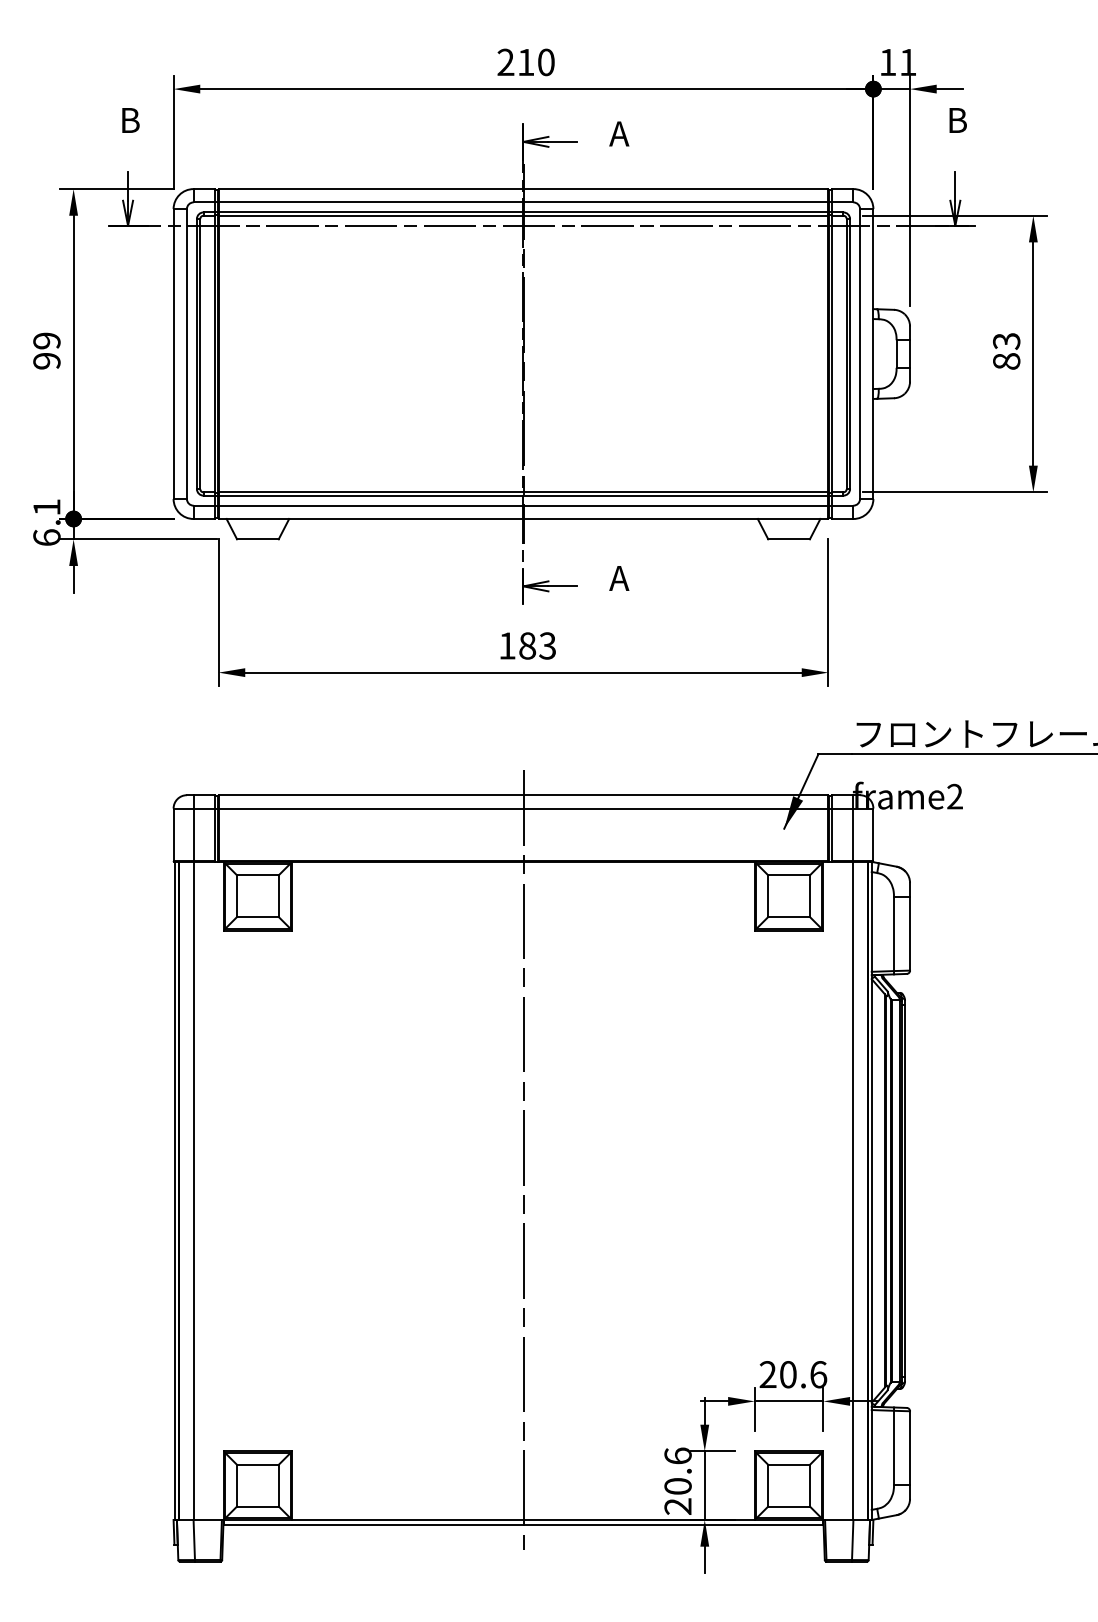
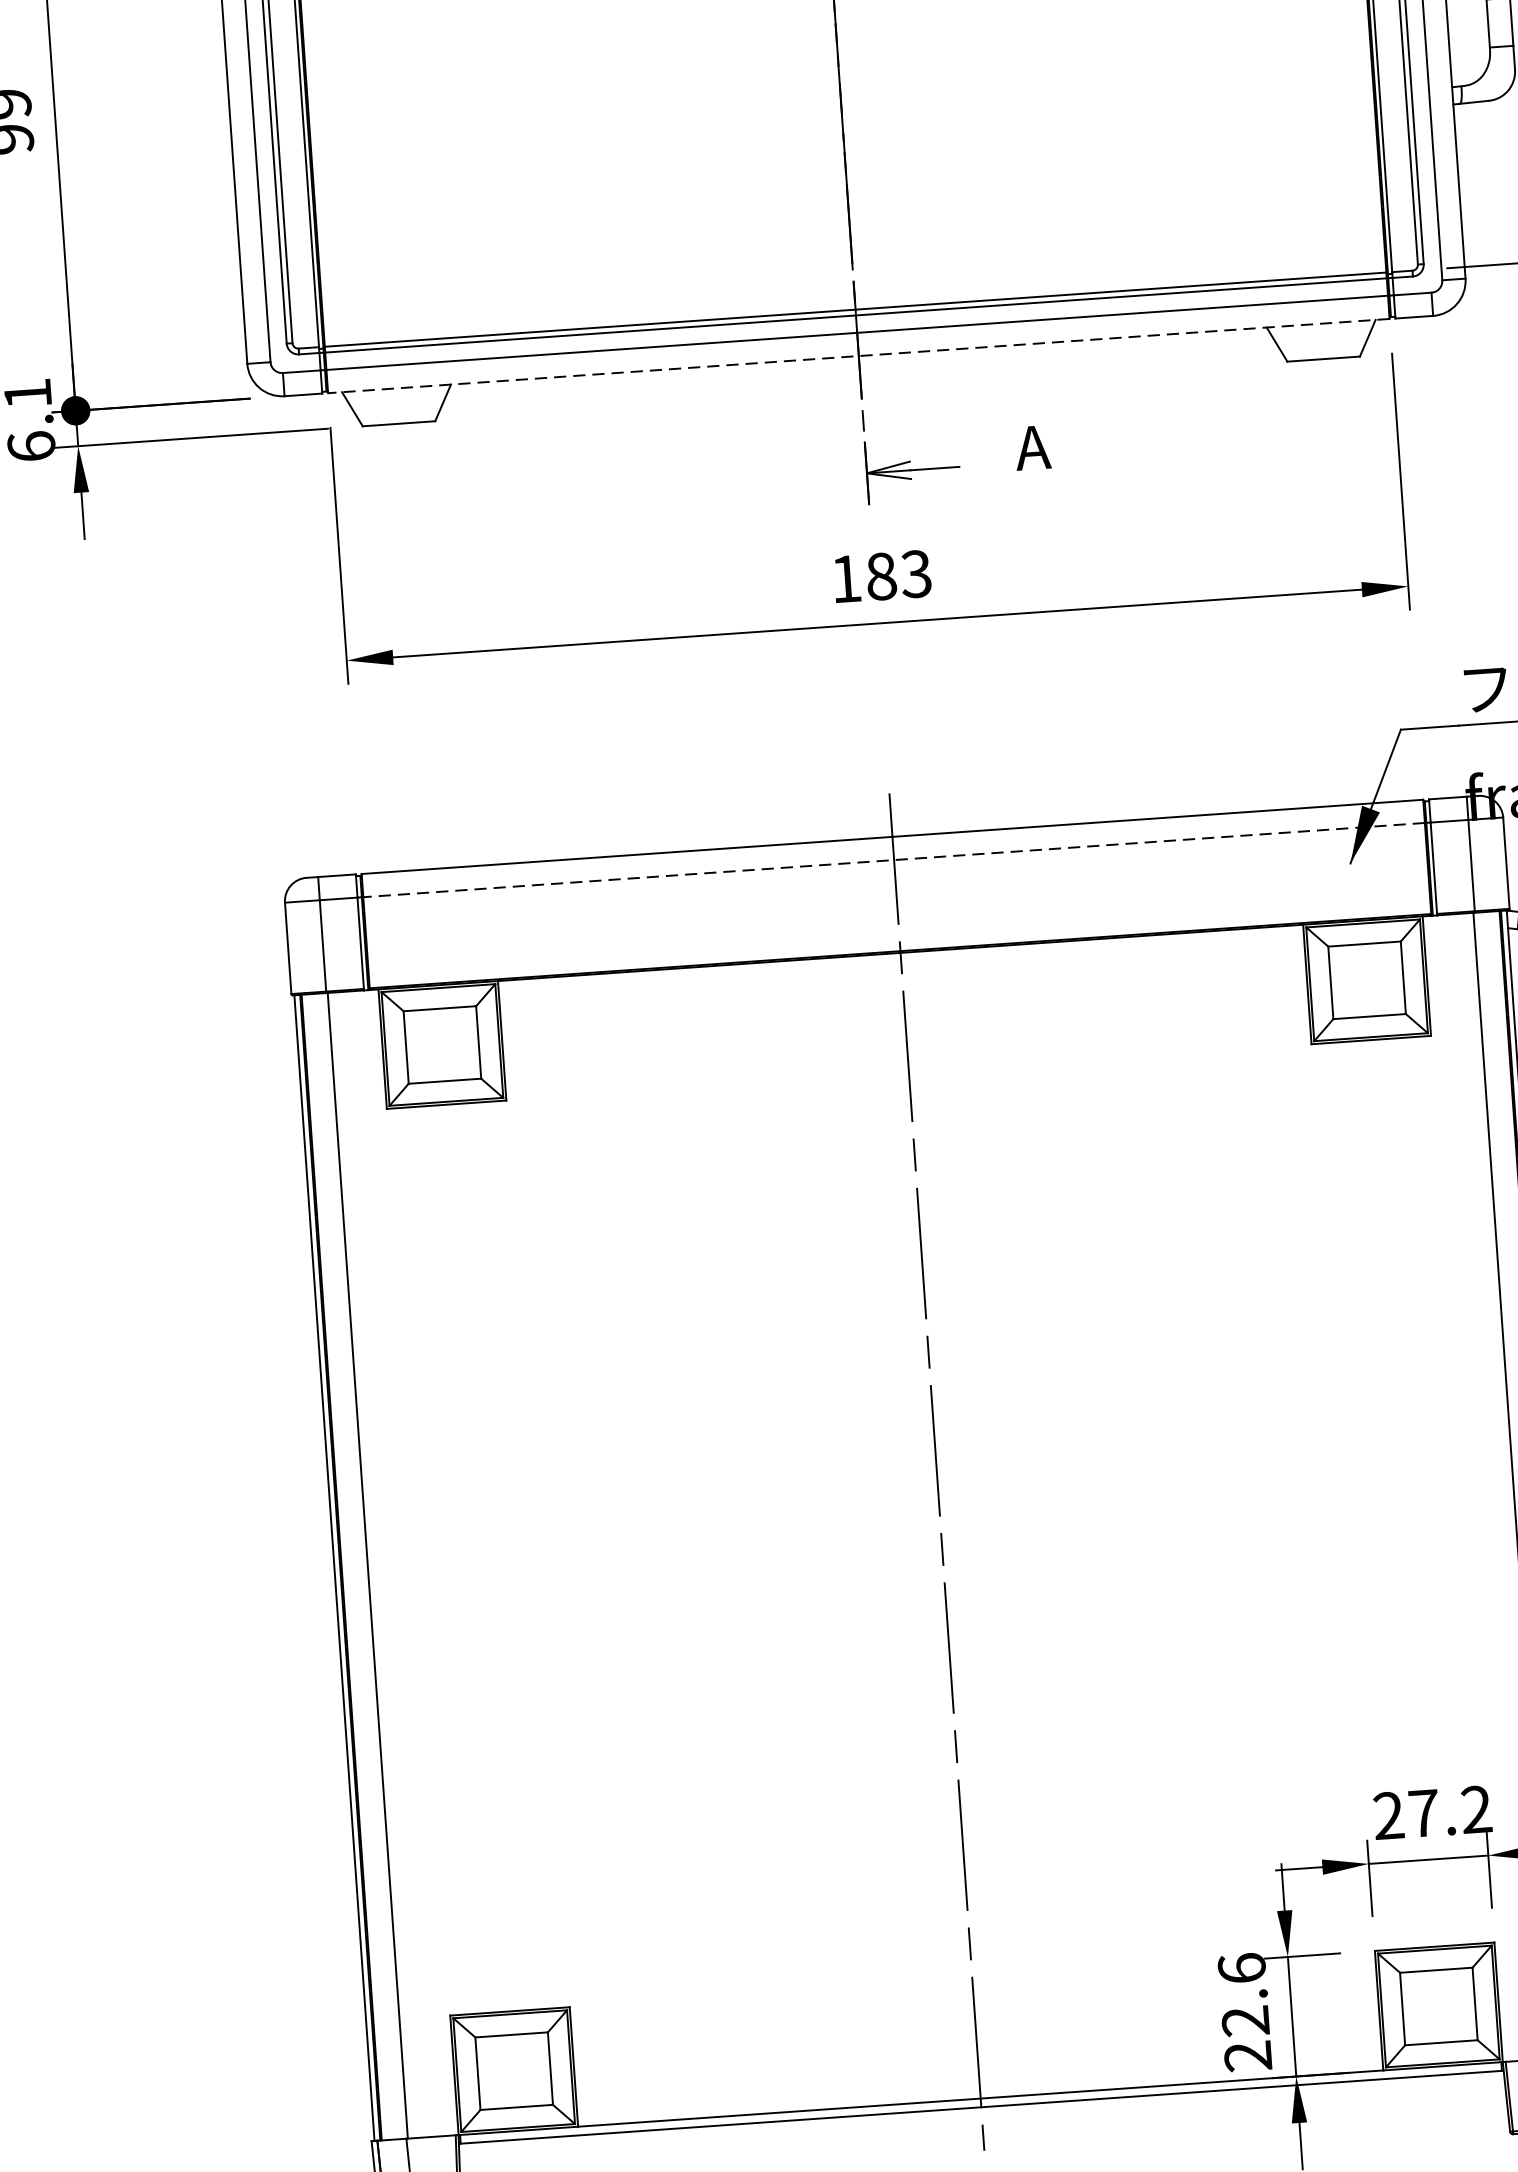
line: (523, 519) -> (858, 356), solid -> dashed
line: (523, 808) -> (894, 860), solid -> dashed
text: (803, 1374) -> (1450, 1811), 20.6 -> 27.2
text: (677, 1486) -> (1244, 2021), 20.6 -> 22.6

